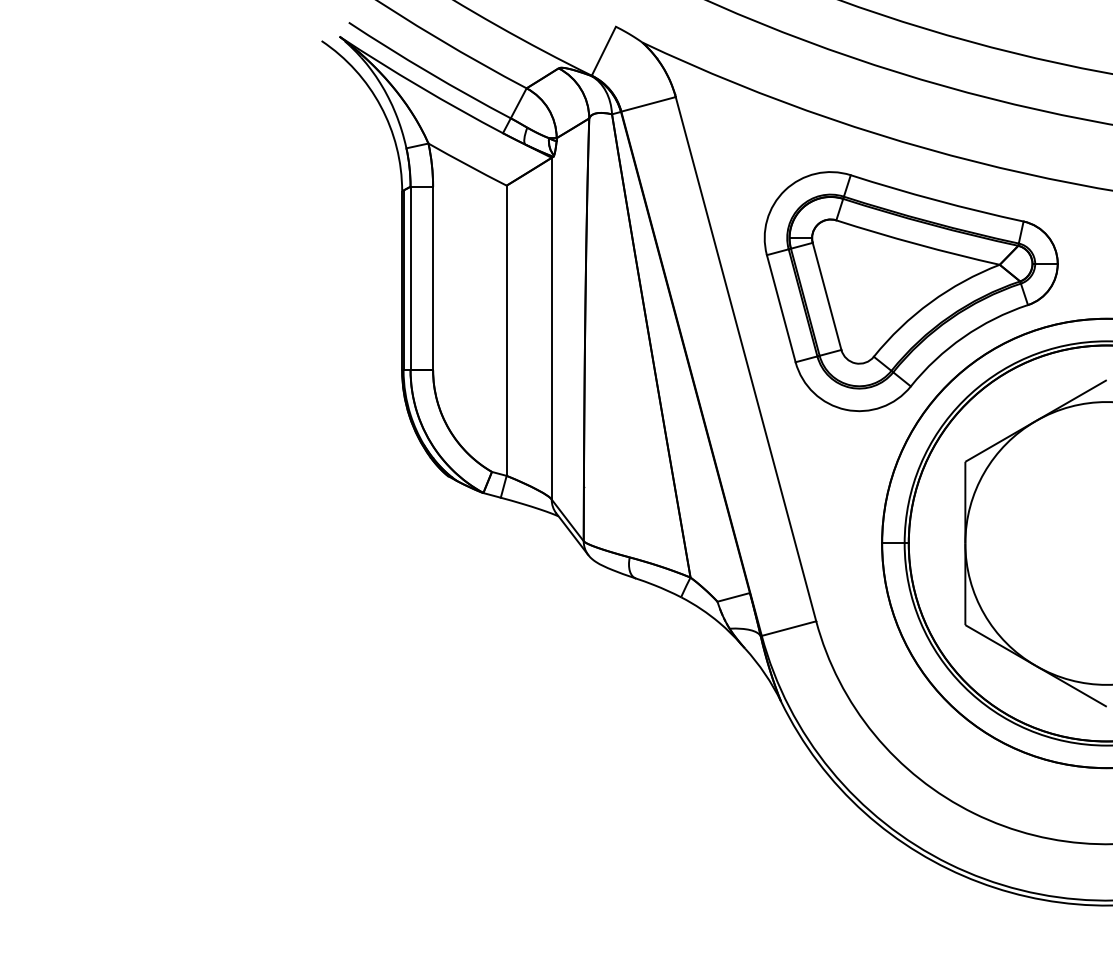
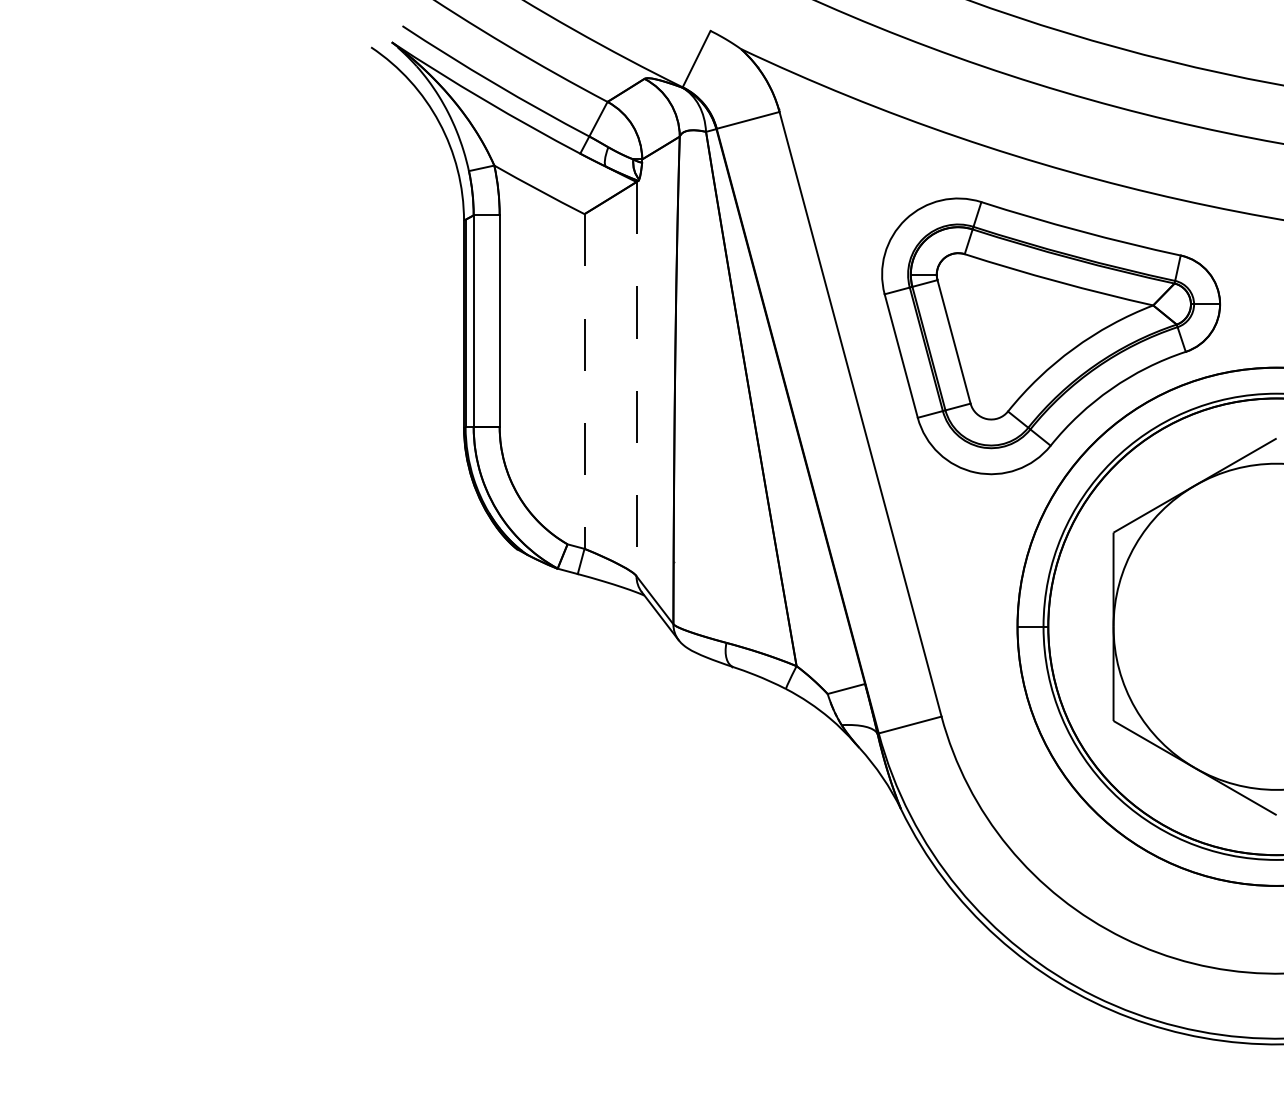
line: (551, 328) -> (636, 378), solid -> dashed
line: (506, 331) -> (584, 382), solid -> dashed

